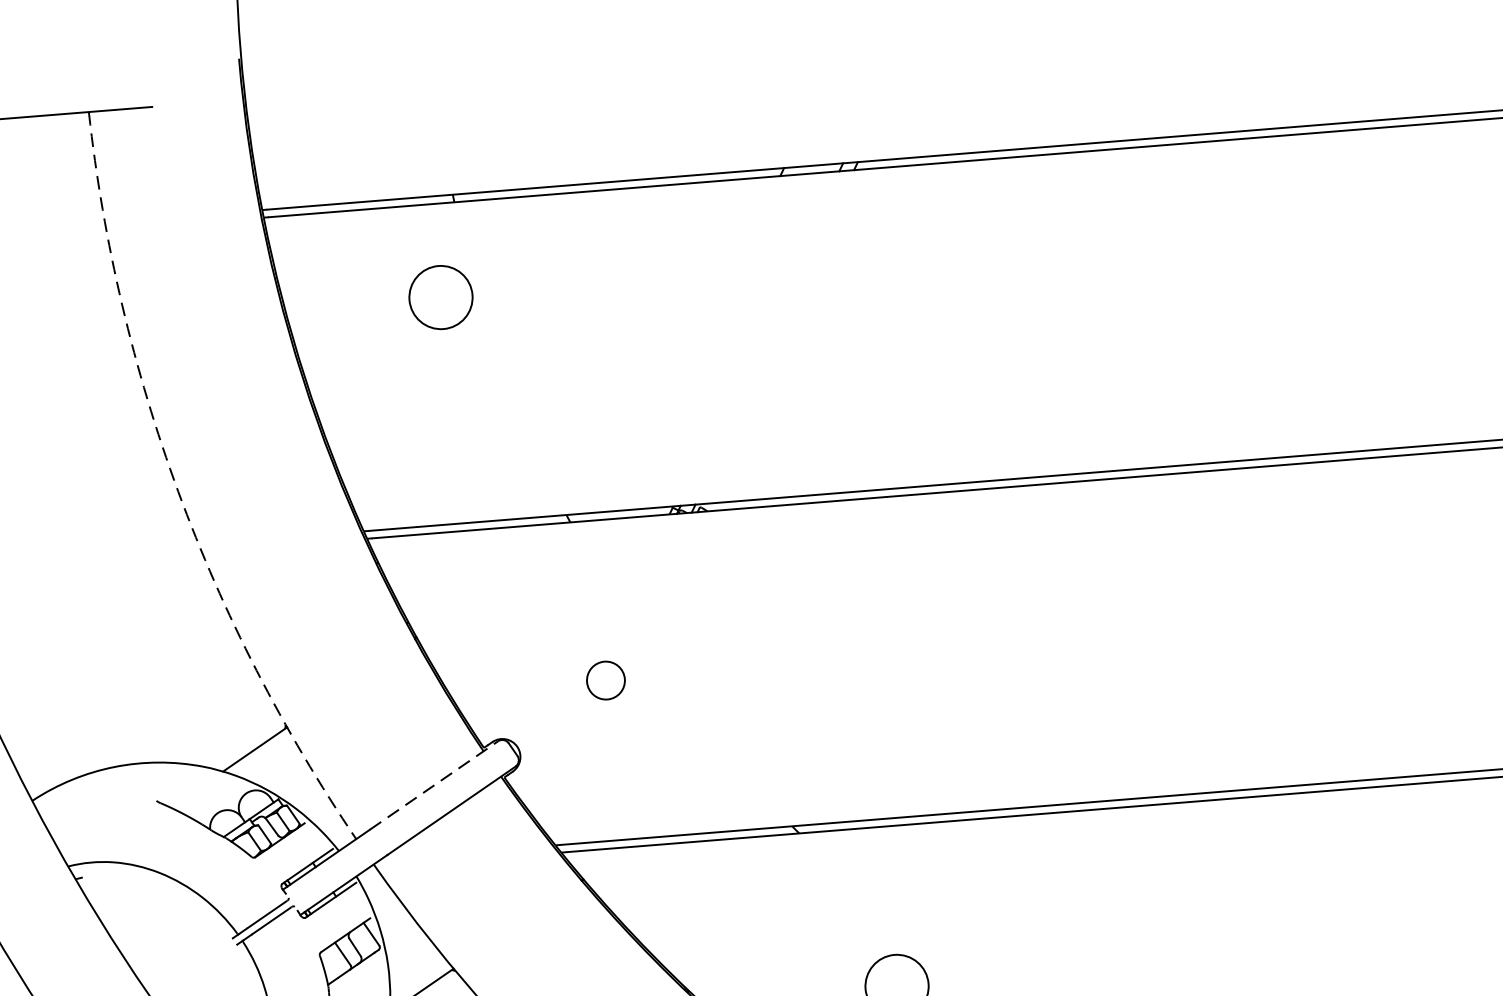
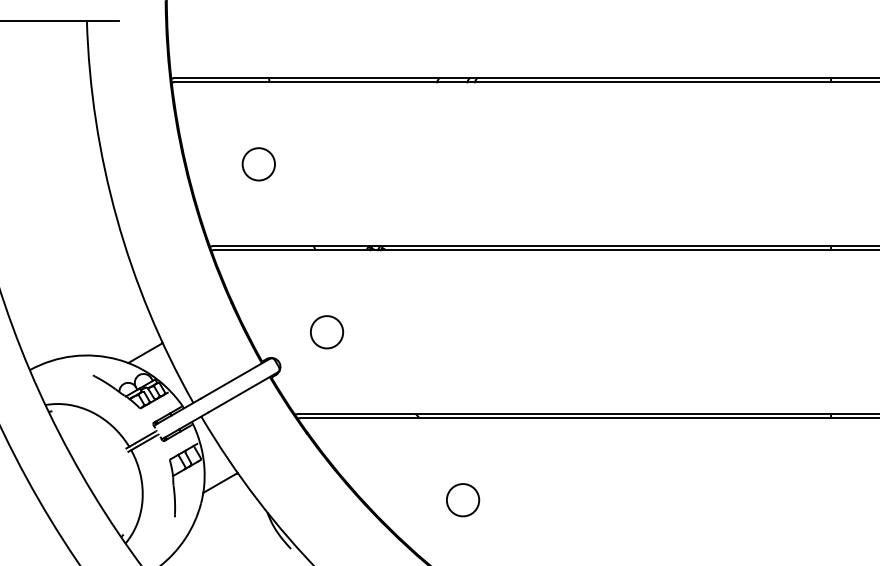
circle: (440, 297) -> (258, 164), moved
arc: (177, 491) -> (116, 218), dashed -> solid
circle: (606, 680) -> (327, 332), size x1.67
line: (434, 784) -> (235, 378), dashed -> solid

